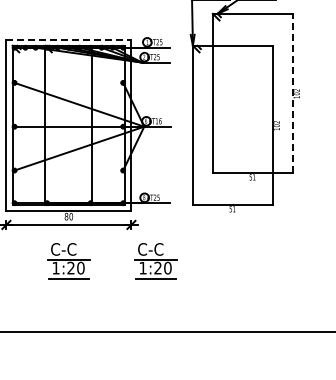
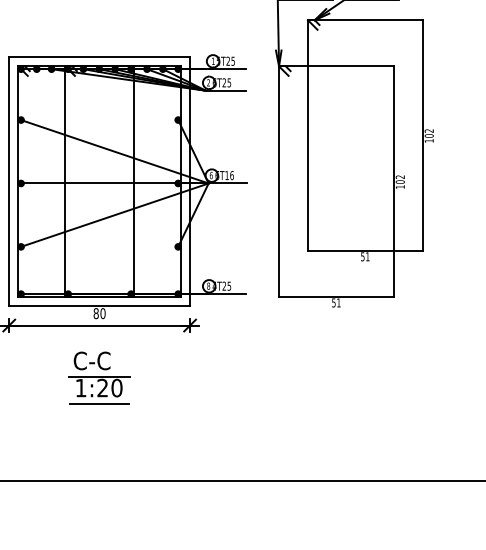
line: (68, 39) -> (99, 57), dashed -> solid
line: (292, 93) -> (423, 135), dashed -> solid
part: (155, 261) -> (224, 378), removed

